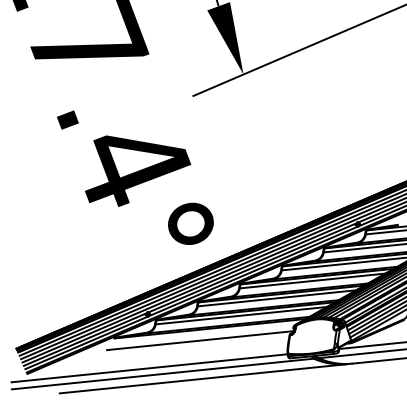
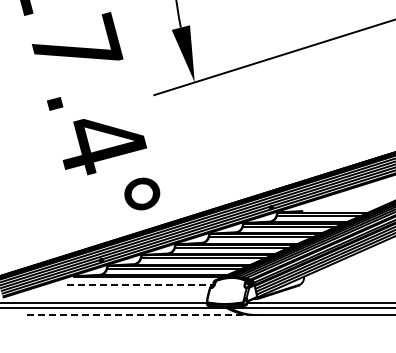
line: (201, 340) -> (141, 285), solid -> dashed
line: (204, 379) -> (140, 315), solid -> dashed

